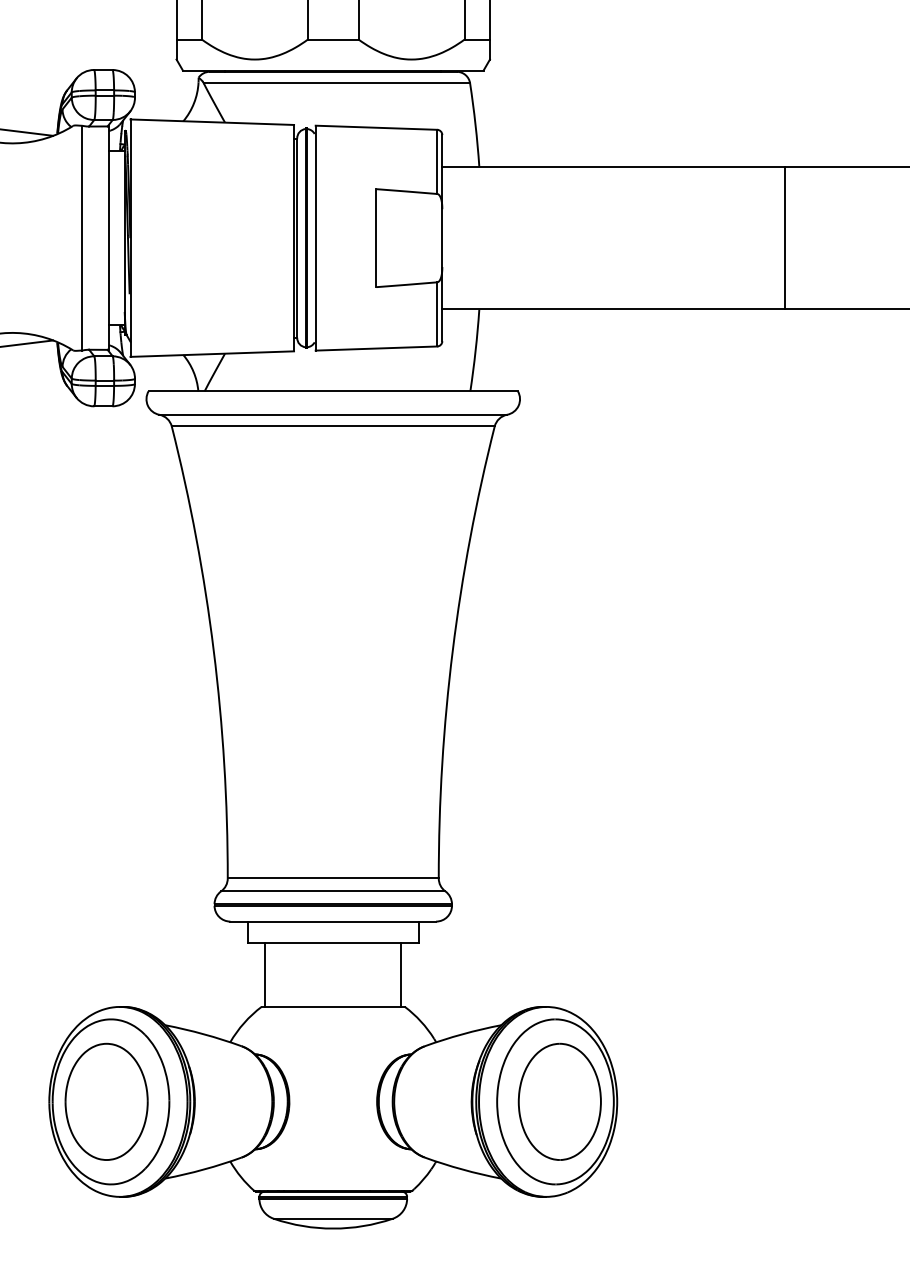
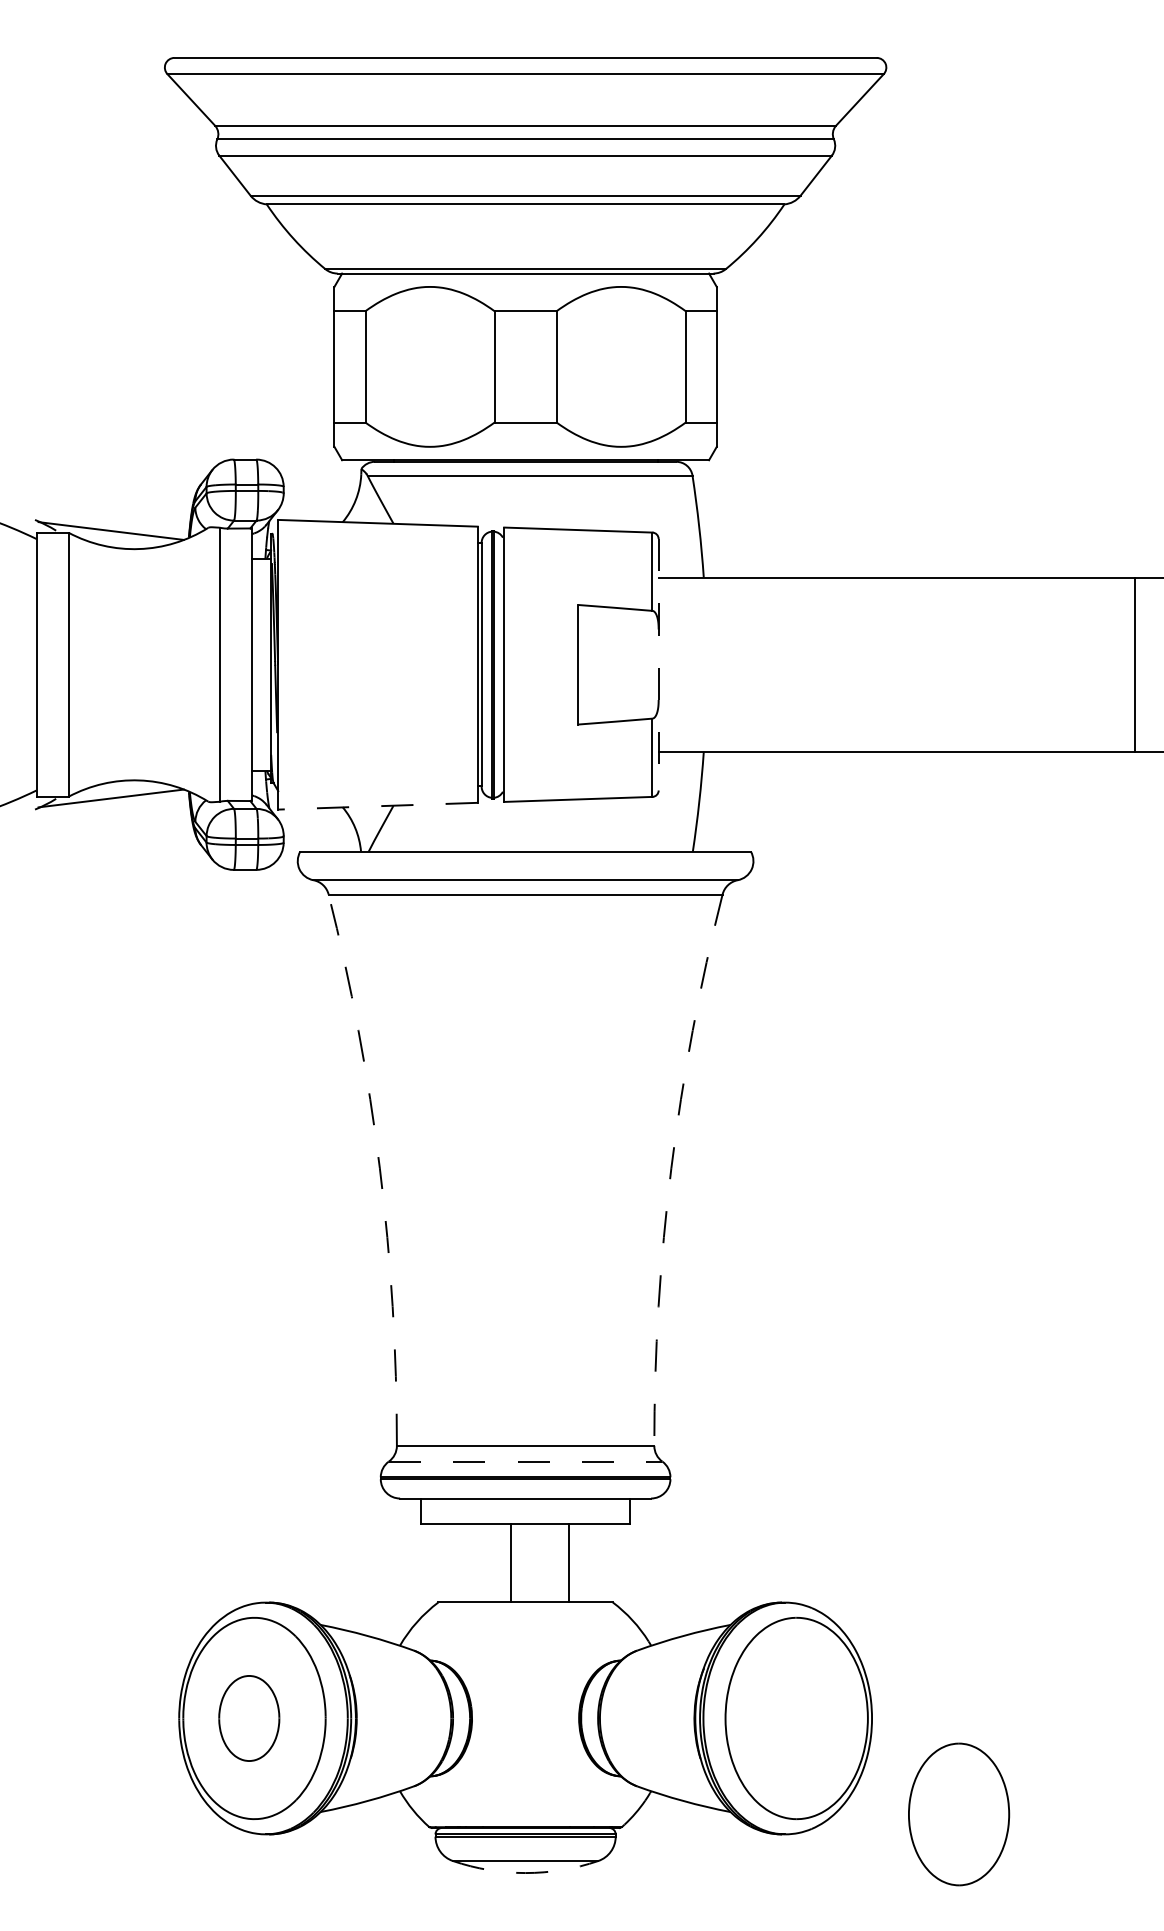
line: (442, 237) -> (658, 664), solid -> dashed
line: (785, 237) -> (1135, 664), moved
line: (212, 354) -> (378, 806), solid -> dashed
arc: (213, 651) -> (379, 1168), solid -> dashed
arc: (452, 651) -> (671, 1168), solid -> dashed
line: (333, 891) -> (525, 1461), solid -> dashed
line: (265, 974) -> (511, 1563), moved
line: (401, 974) -> (568, 1563), moved
part: (106, 1101) -> (249, 1718), size x0.6
part: (560, 1101) -> (959, 1814), moved
arc: (333, 1228) -> (525, 1873), solid -> dashed

